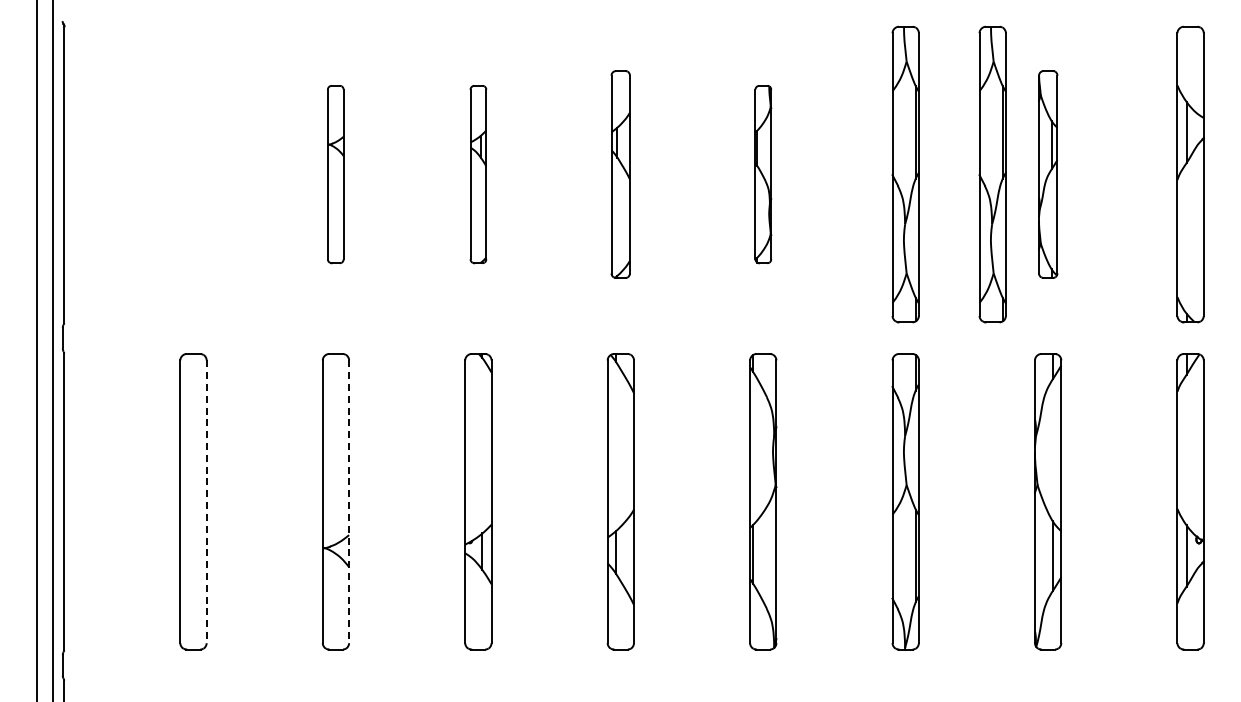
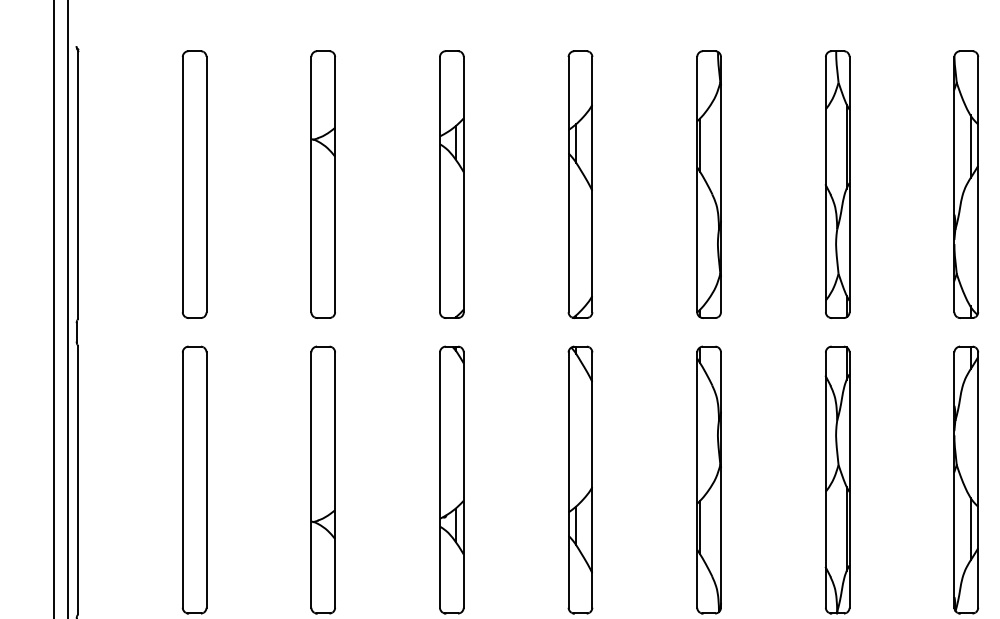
part: (193, 174) -> (194, 184), added
part: (335, 174) -> (322, 184), size x1.67
part: (478, 174) -> (451, 184), size x1.67
part: (620, 174) -> (580, 184), size x1.43
part: (763, 174) -> (709, 184), size x1.67
part: (992, 174) -> (916, 184), removed
part: (1048, 174) -> (966, 184), size x1.43
line: (206, 502) -> (206, 480), dashed -> solid
line: (349, 502) -> (335, 480), dashed -> solid

